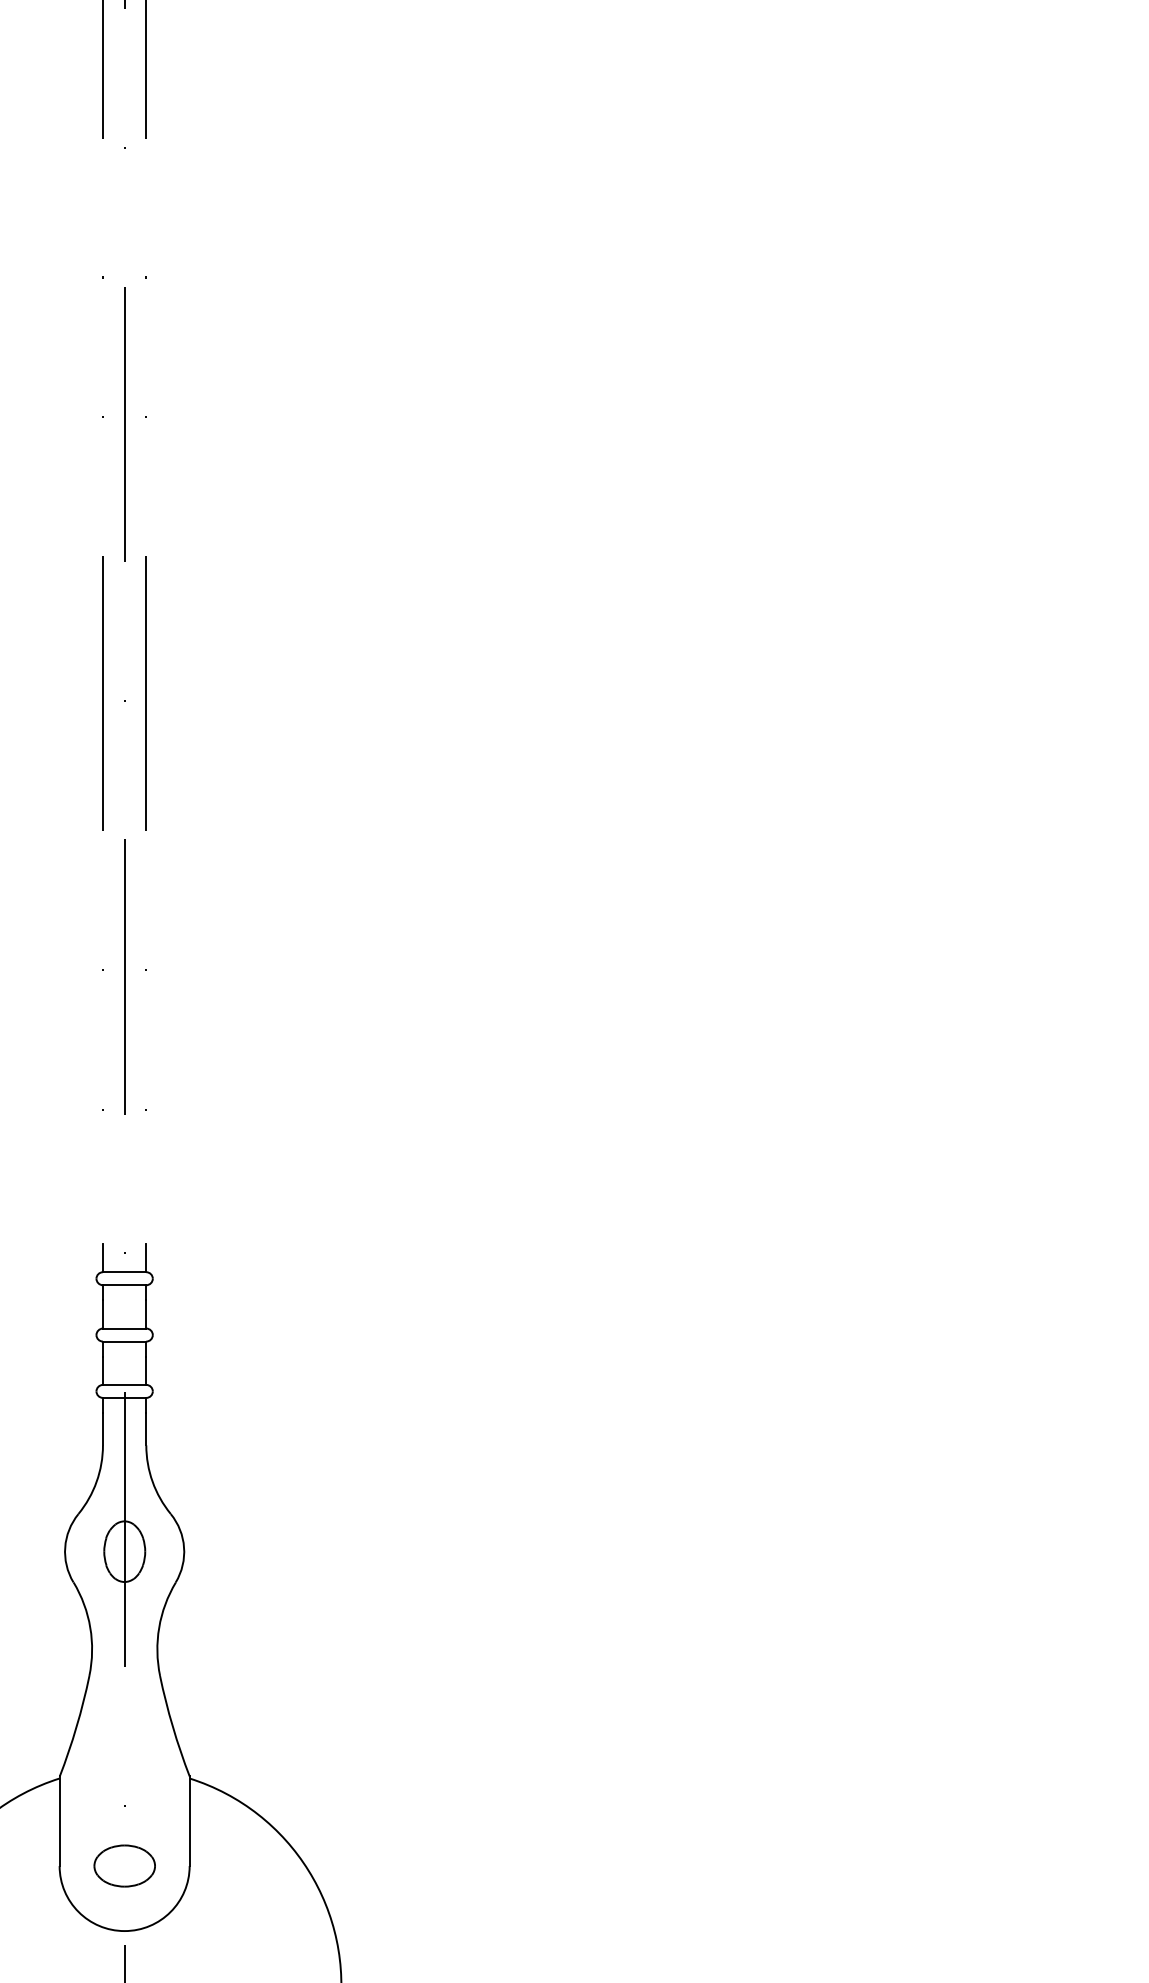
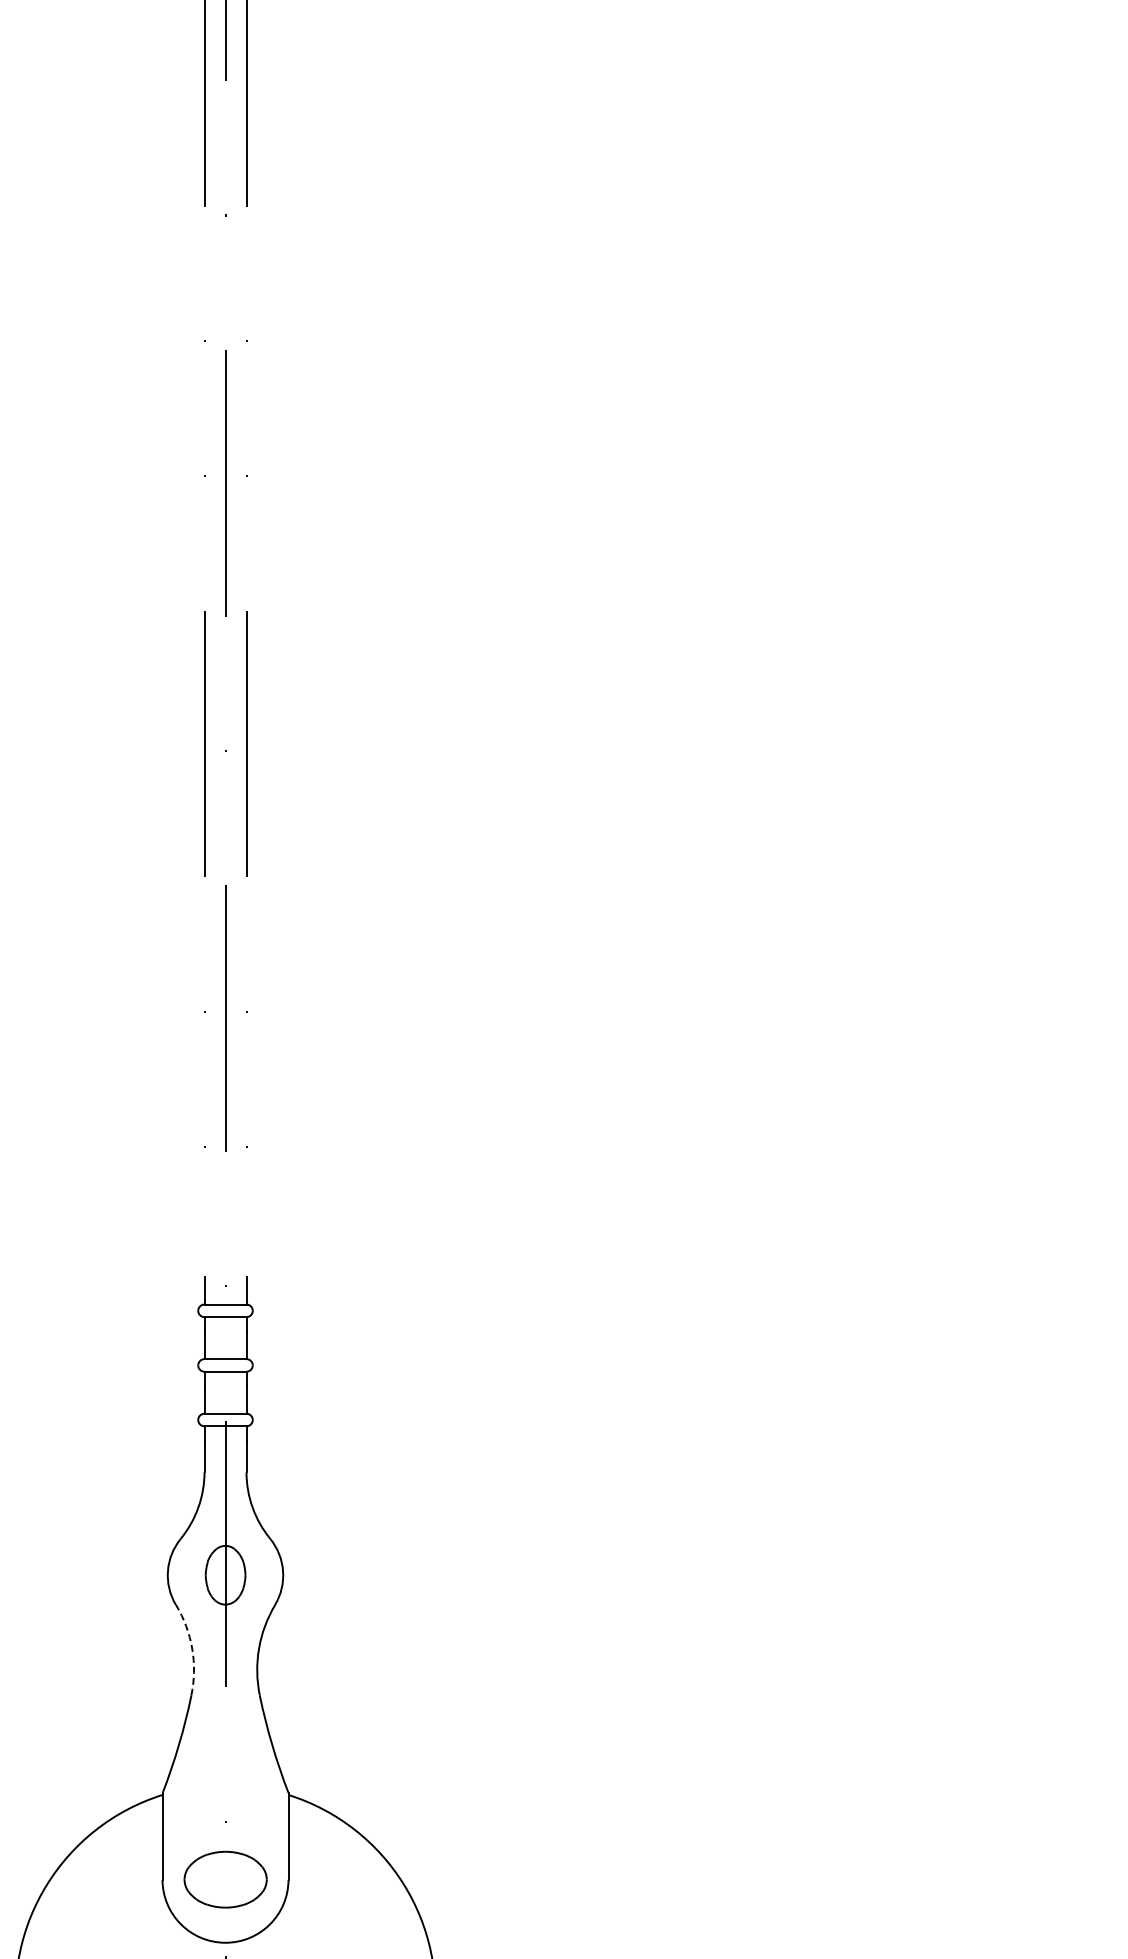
arc: (90, 1627) -> (192, 1648), solid -> dashed
part: (124, 1865) -> (225, 1879), size x1.4

